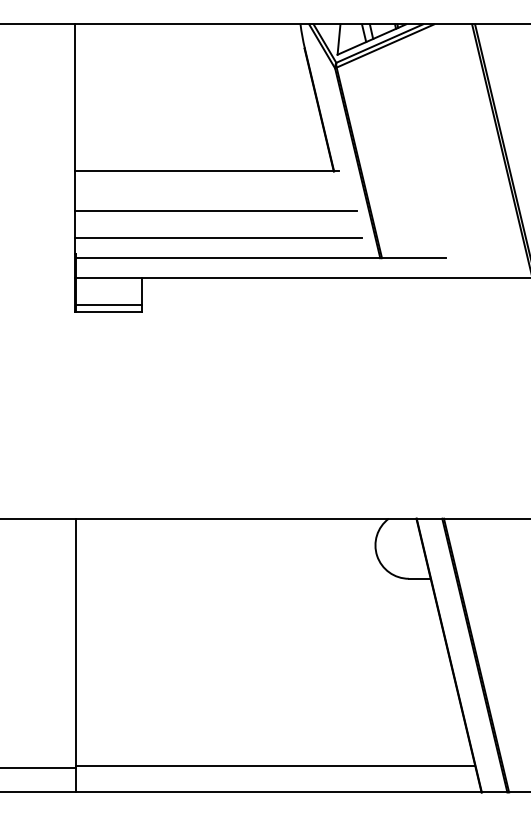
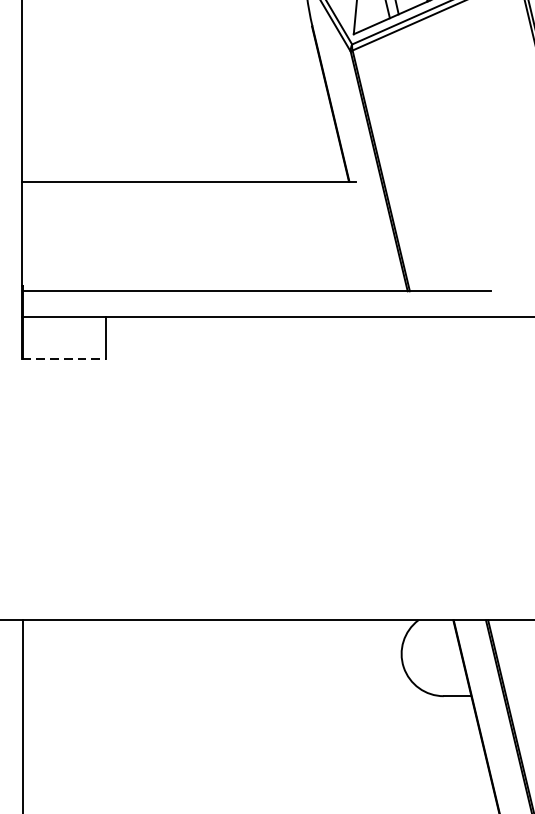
line: (215, 211) -> (199, 232), removed
line: (218, 238) -> (203, 266), removed
line: (108, 304) -> (64, 349), removed
line: (108, 311) -> (64, 358), solid -> dashed

